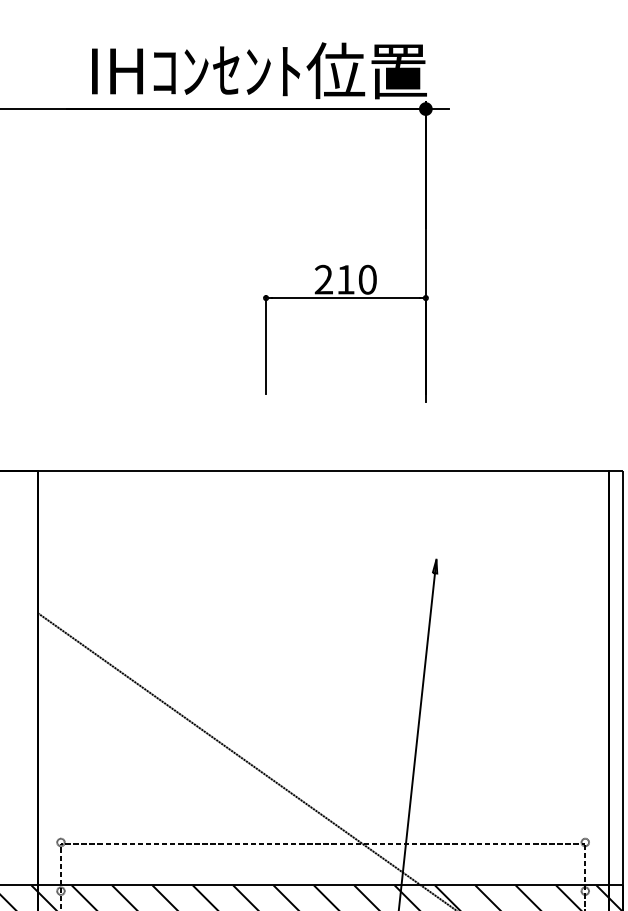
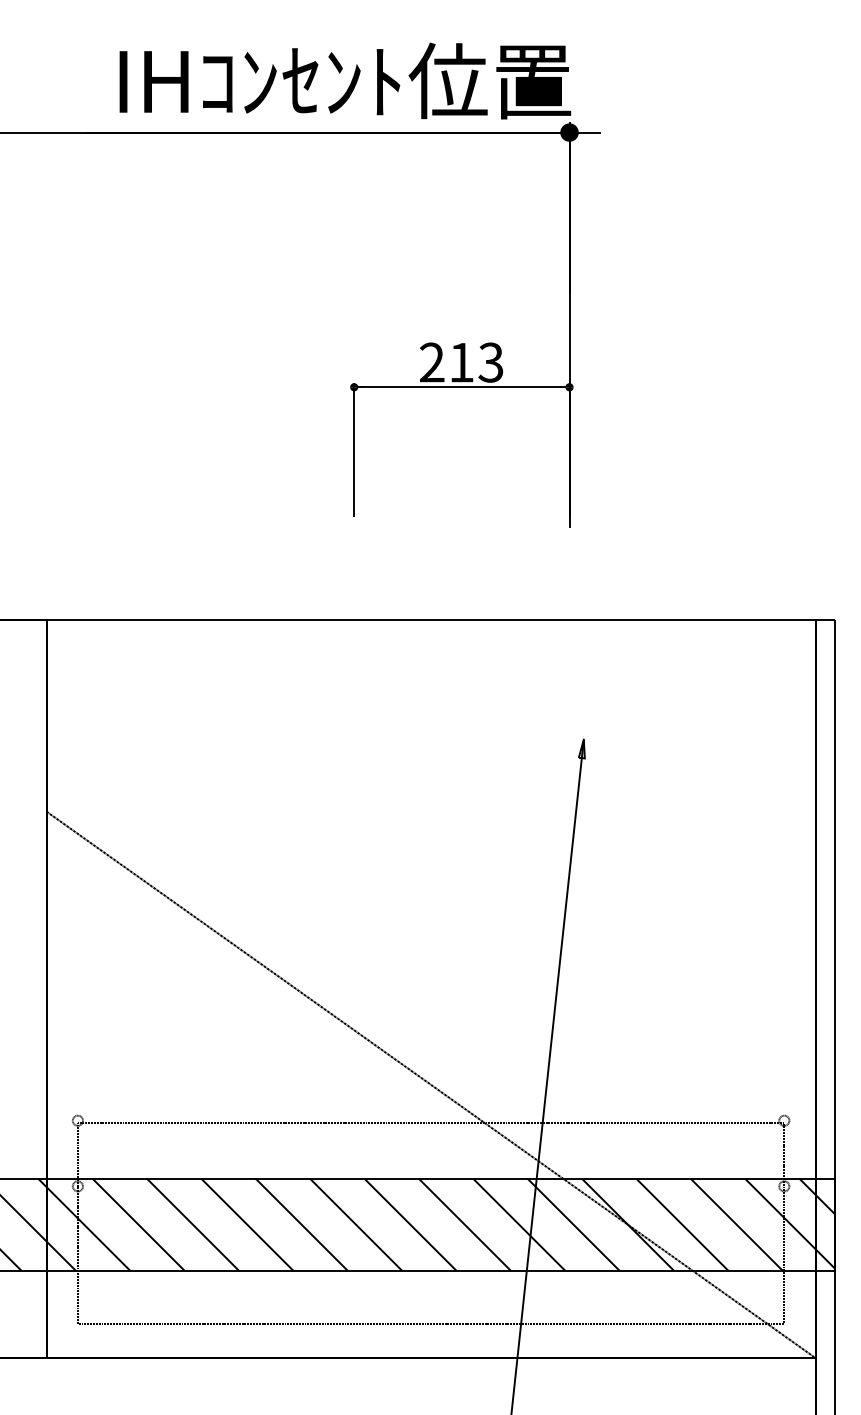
text: (367, 279) -> (490, 362), 210 -> 213

